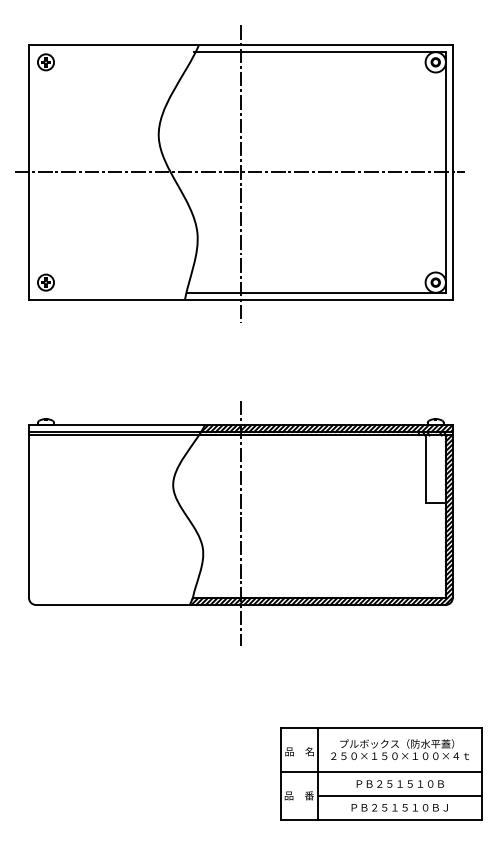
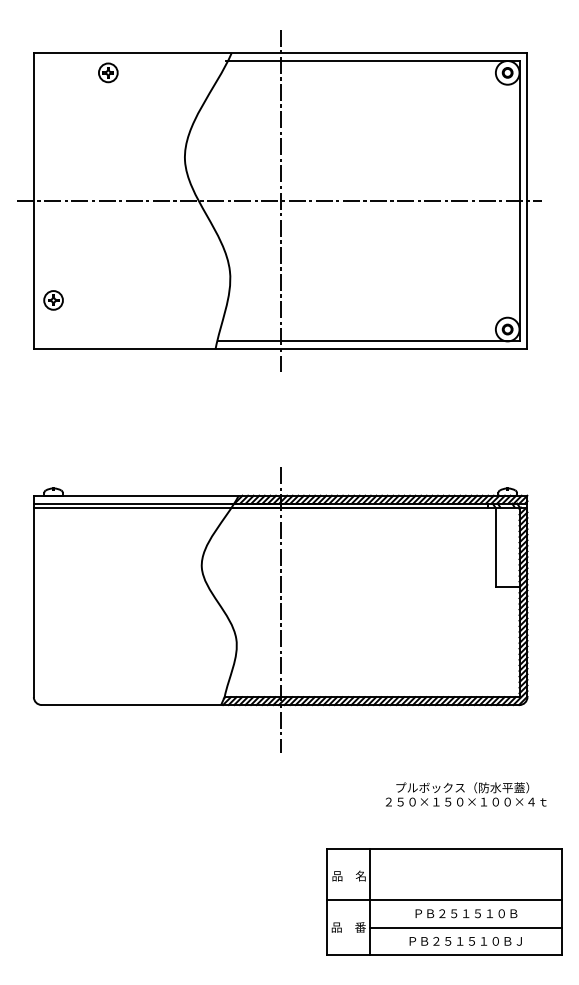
part: (45, 62) -> (107, 73), moved
part: (45, 282) -> (52, 300), moved
text: (399, 749) -> (465, 794), moved

